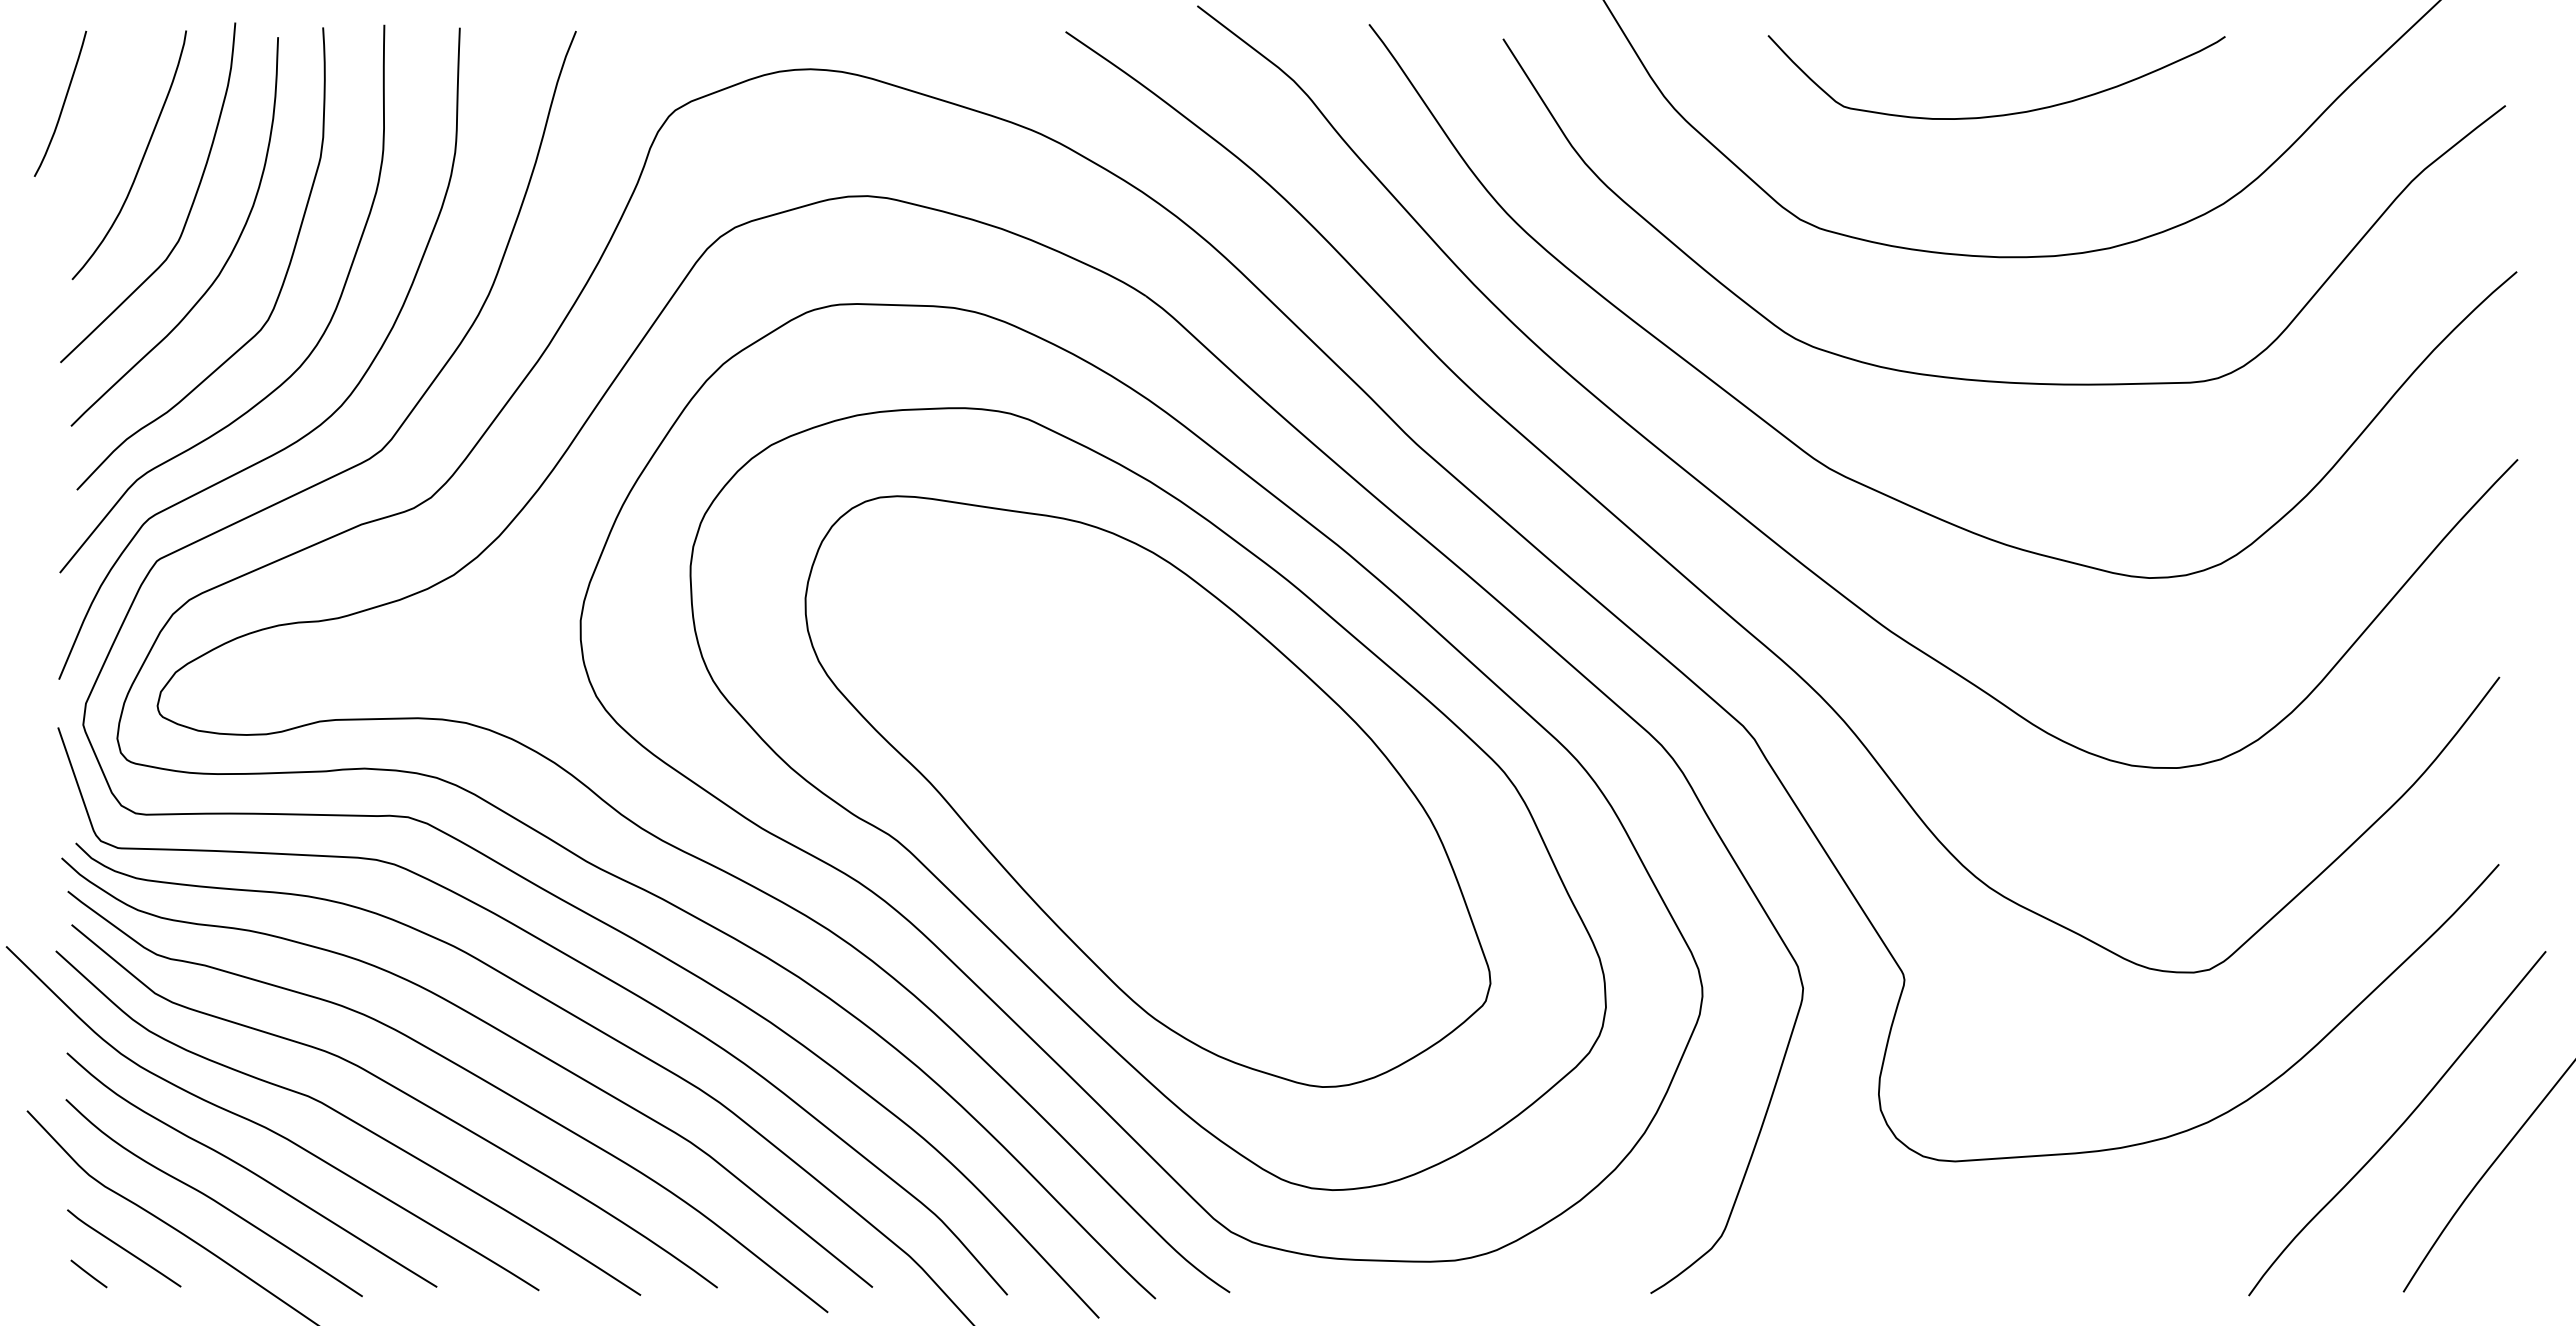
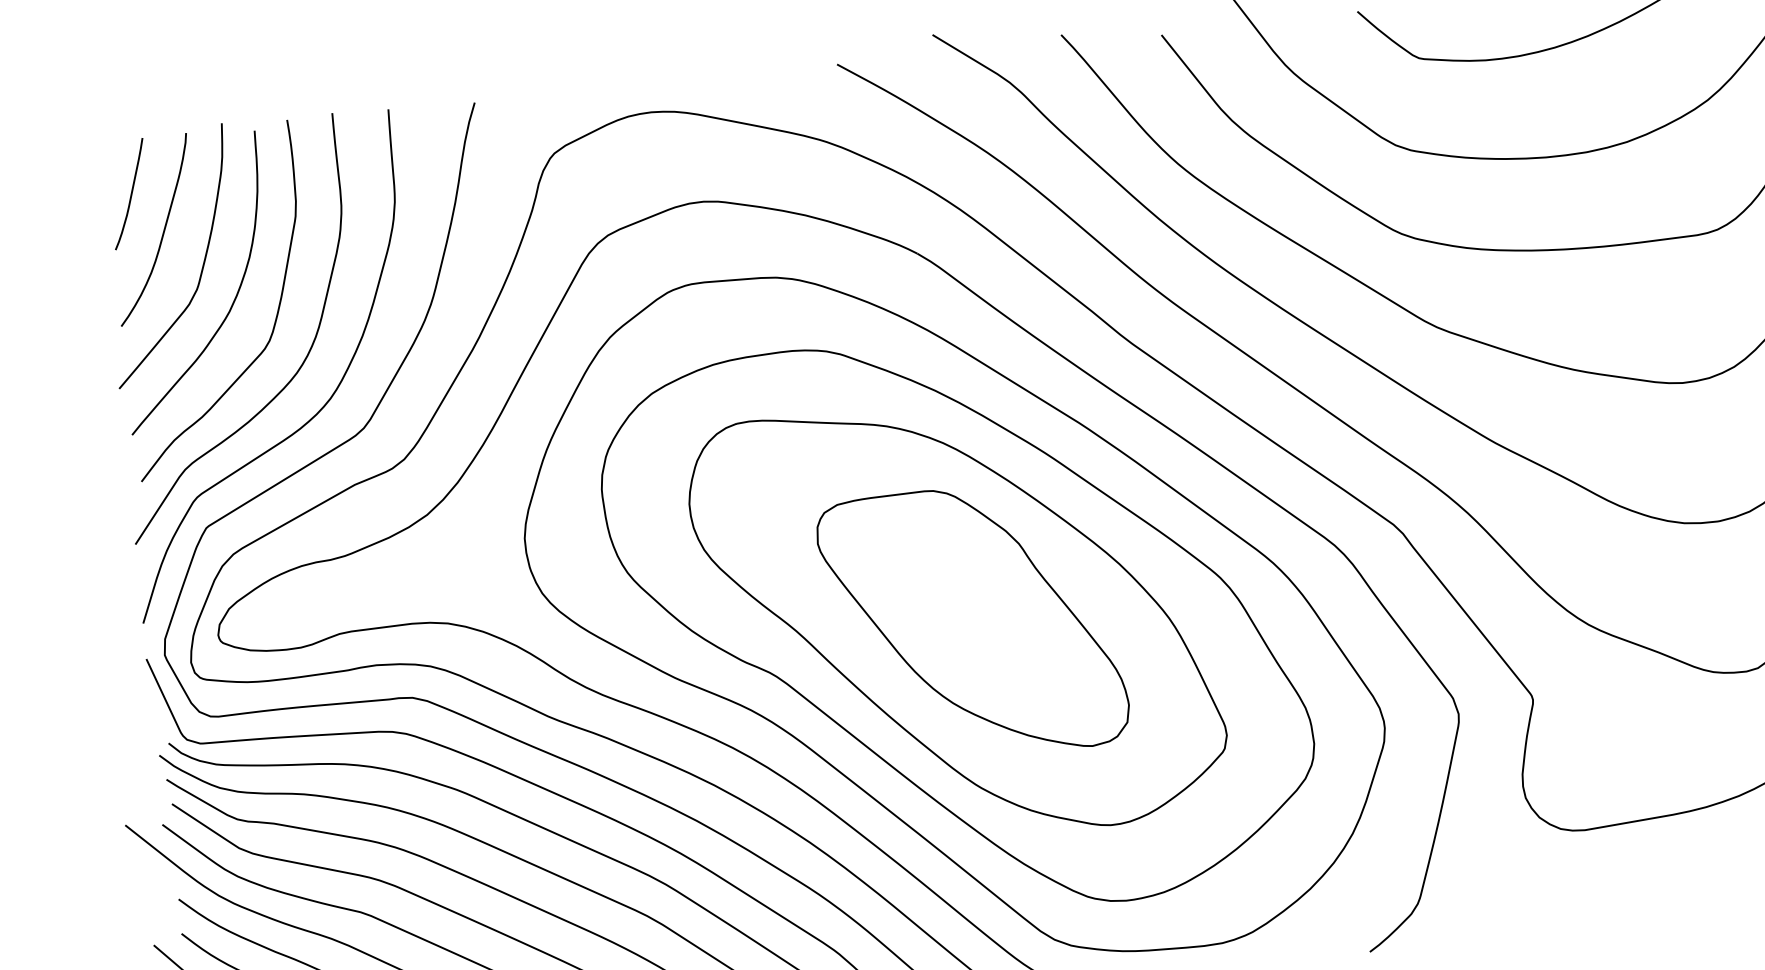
curve: (62, 104) -> (130, 194), moved
part: (1167, 796) -> (972, 622), added

